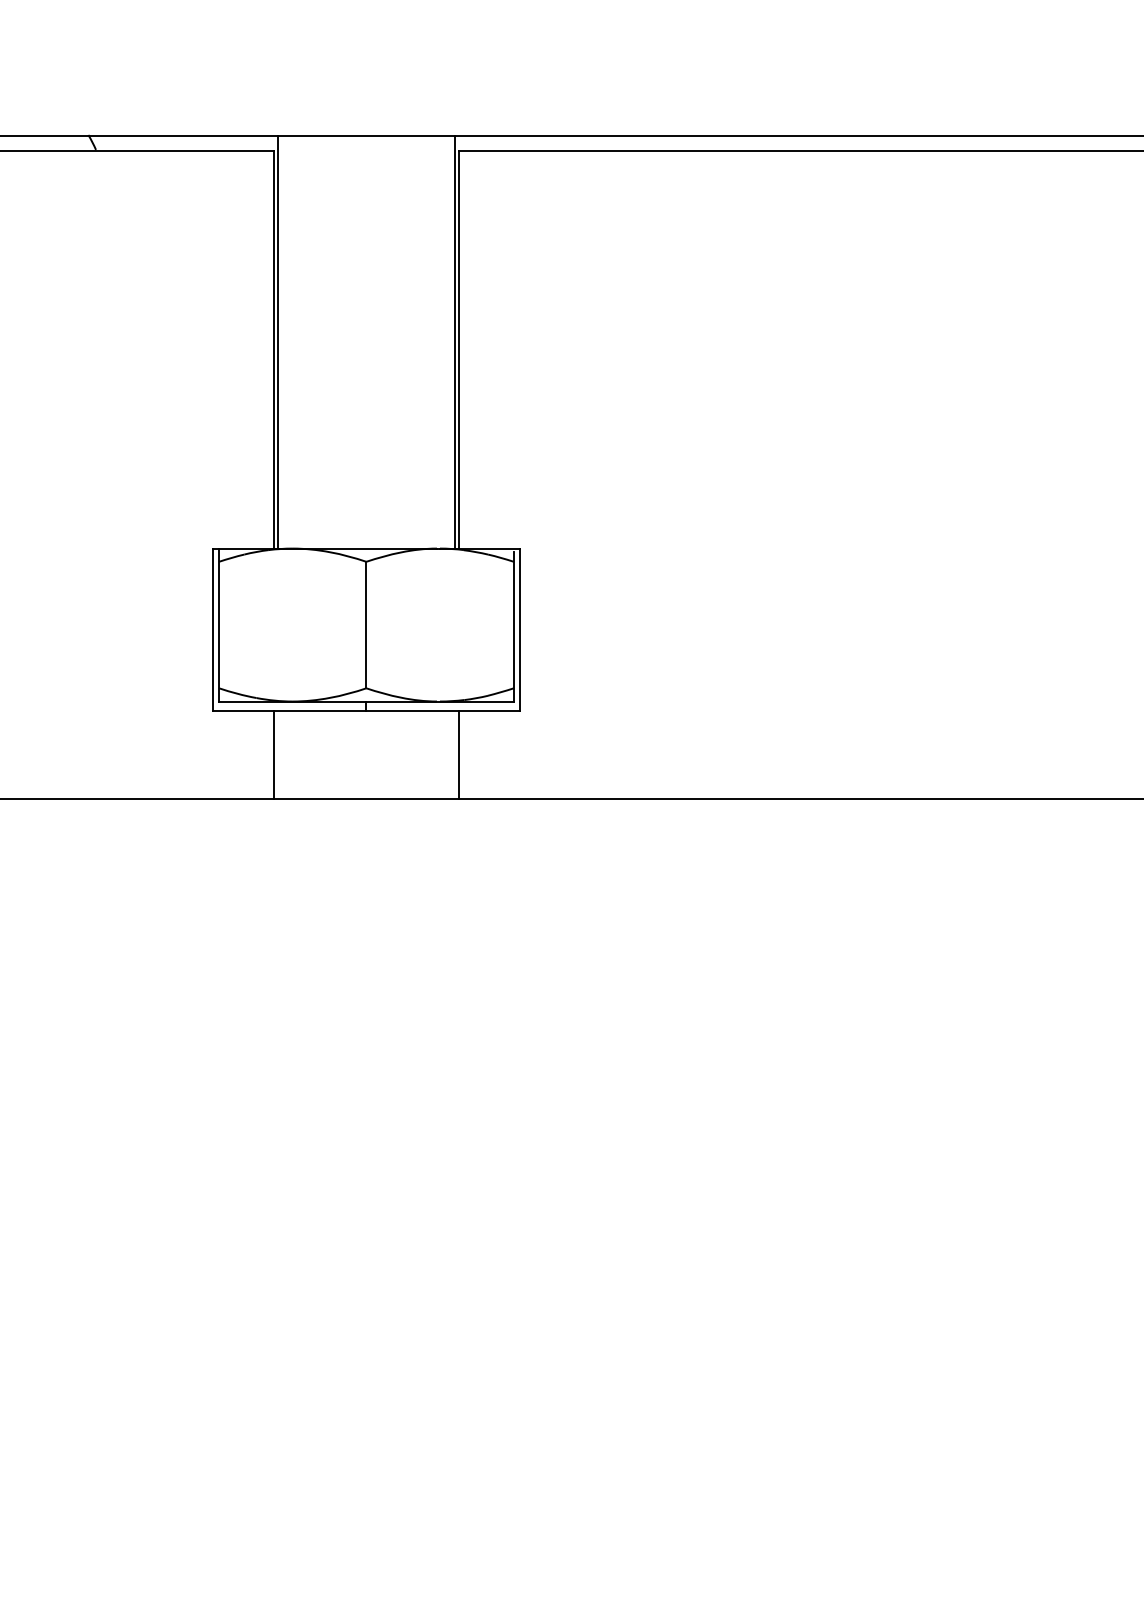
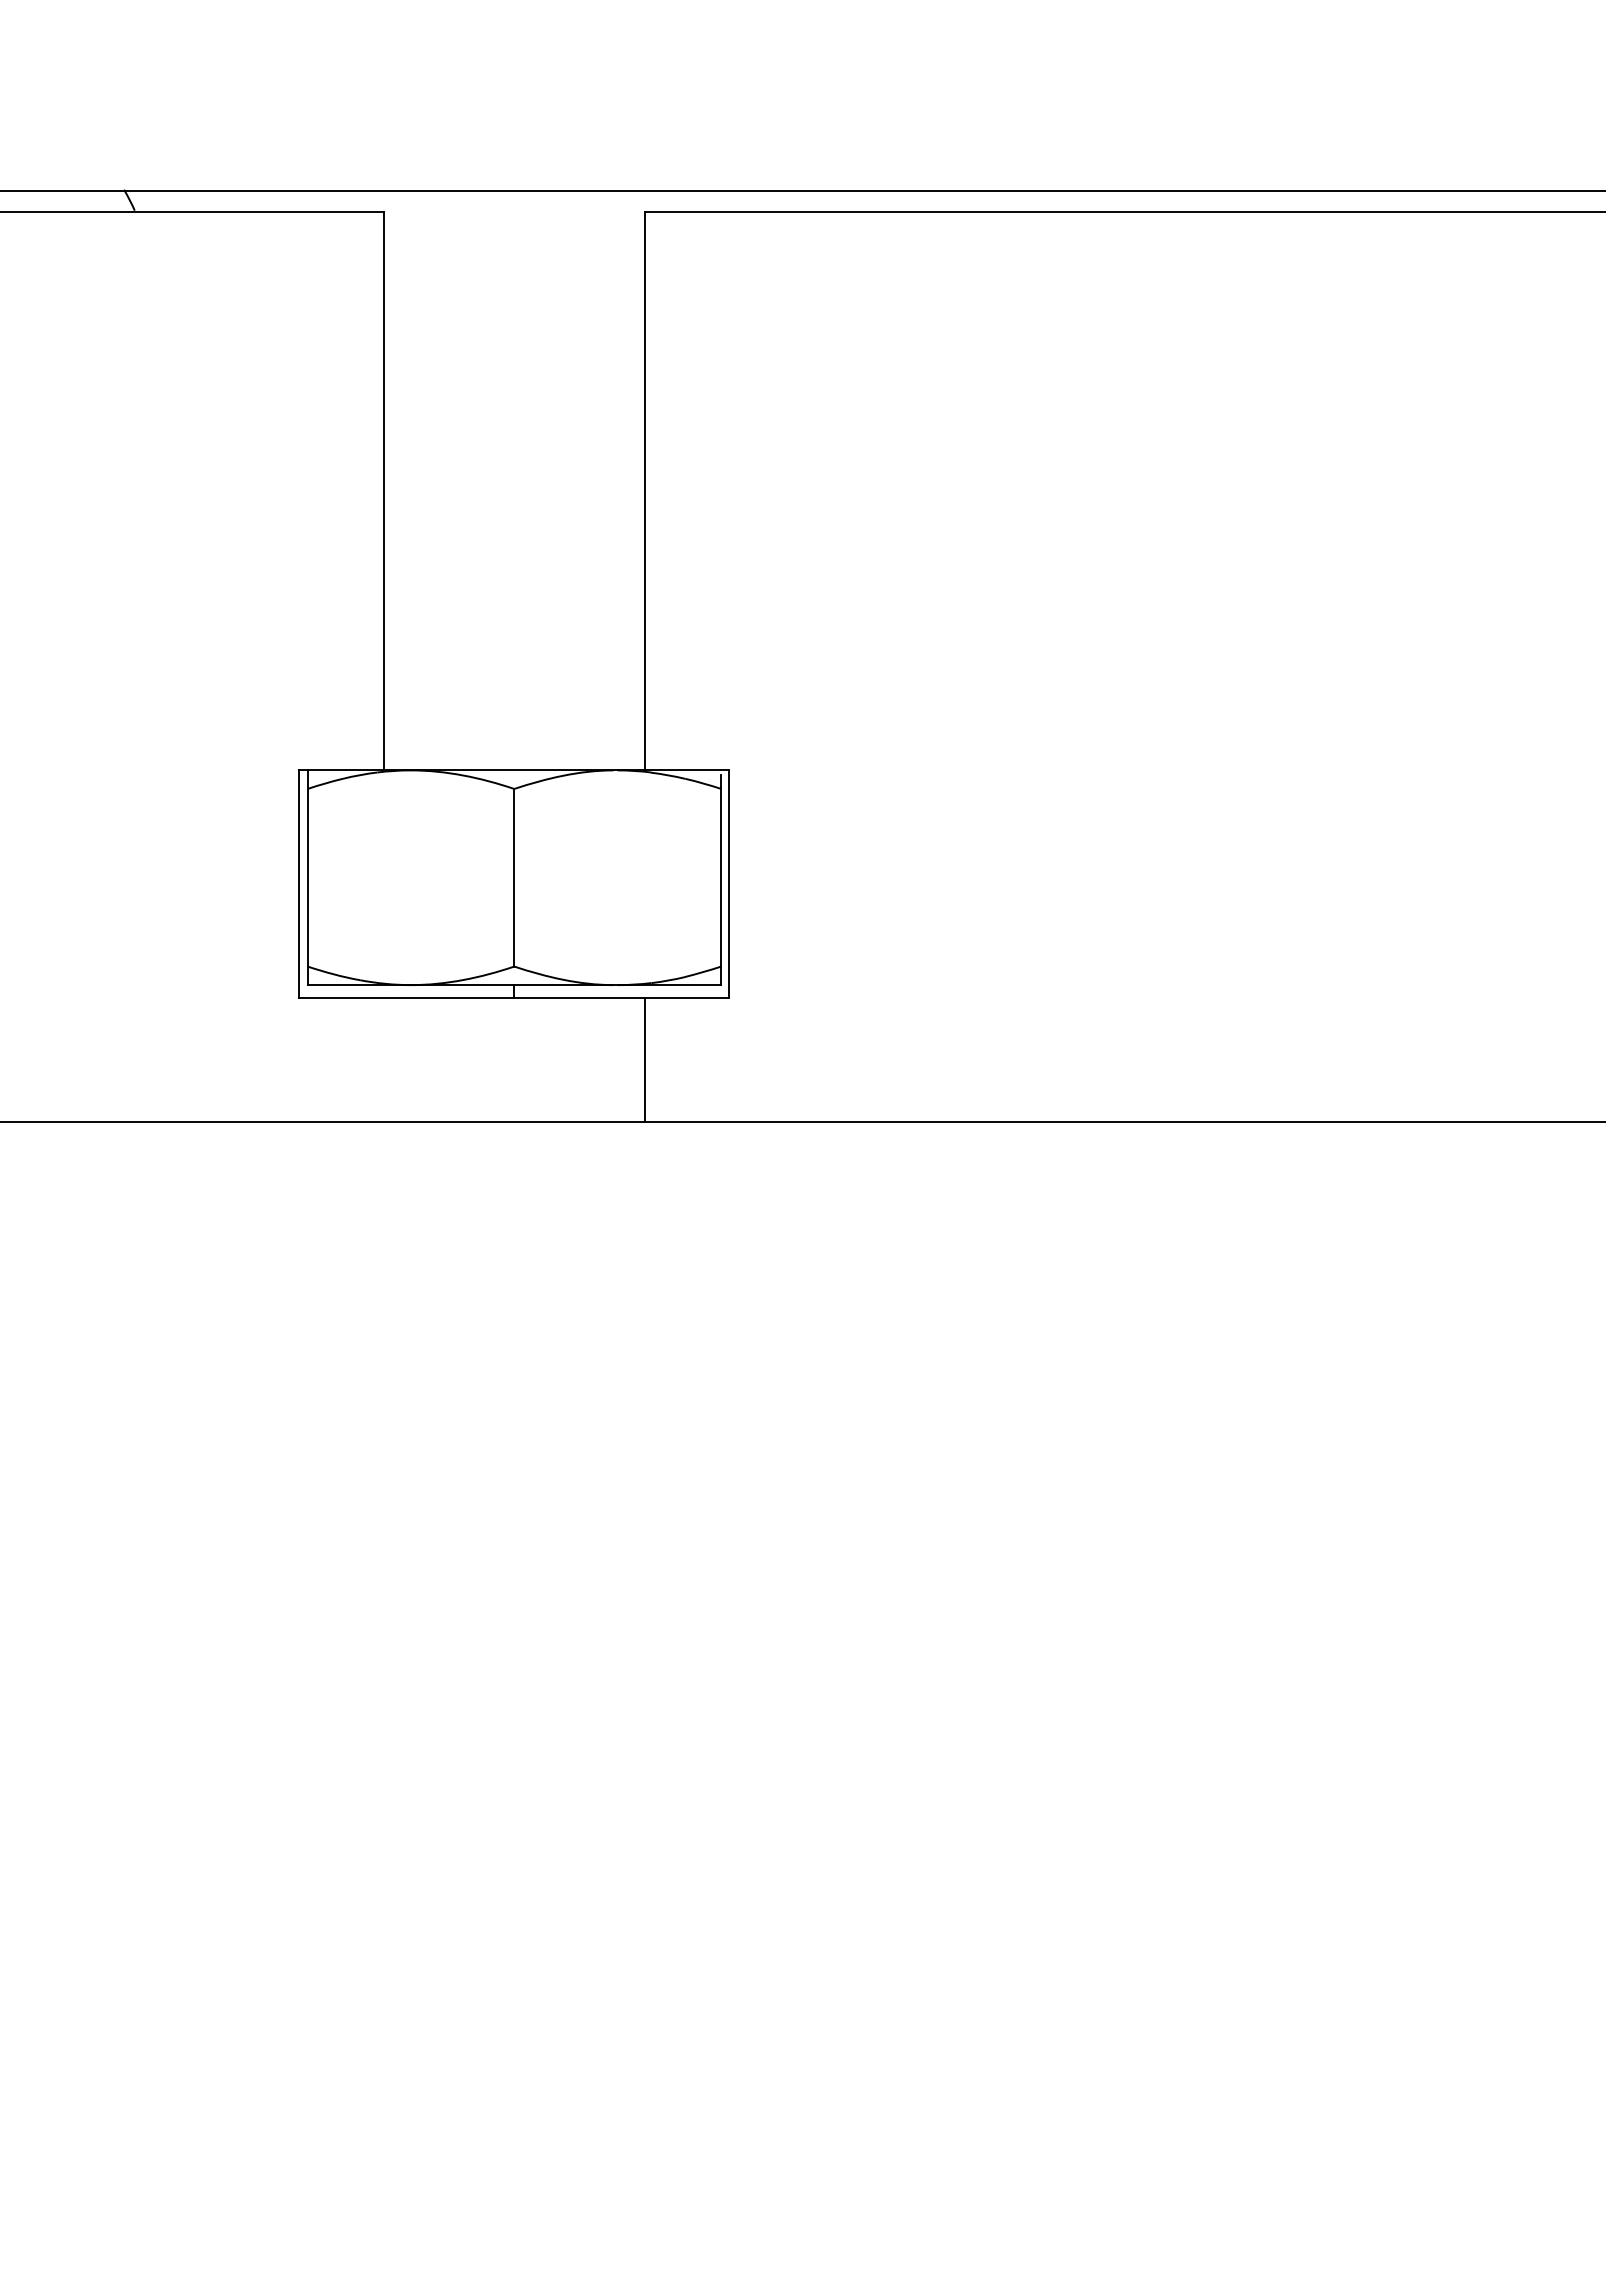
line: (278, 342) -> (390, 480), removed
line: (454, 342) -> (638, 480), removed
line: (273, 754) -> (384, 1059), removed

